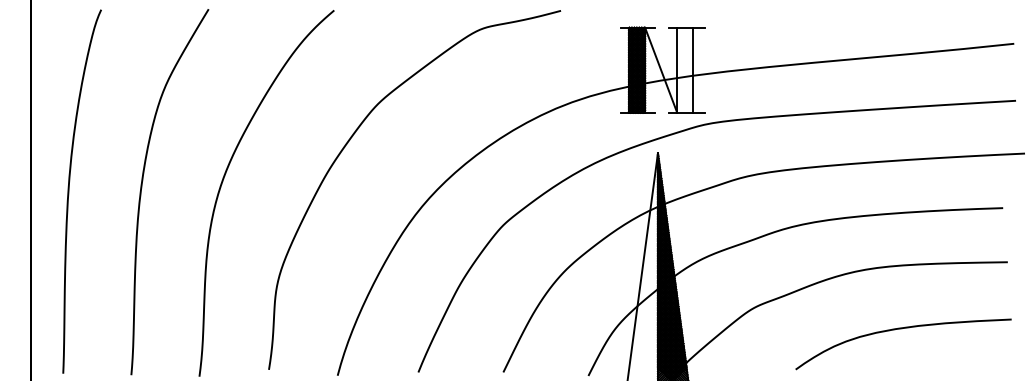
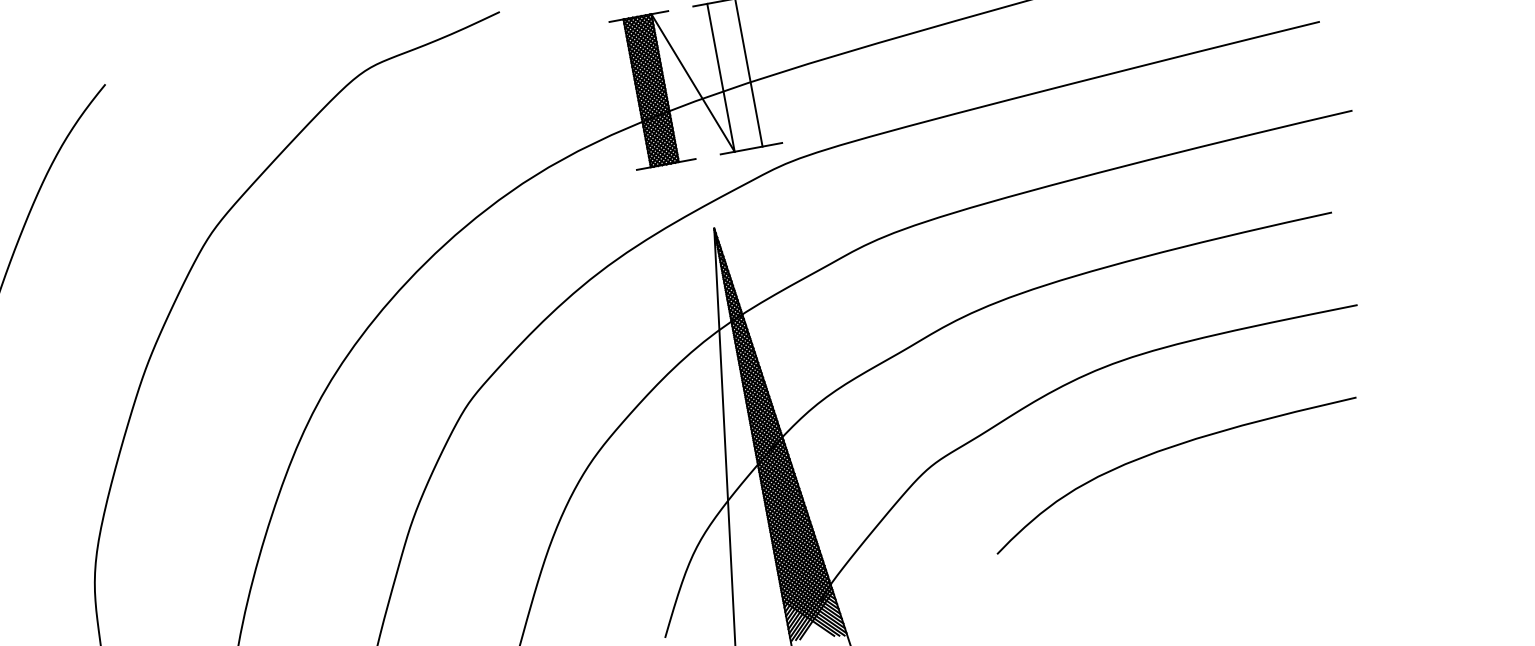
curve: (902, 329) -> (1169, 450), moved

